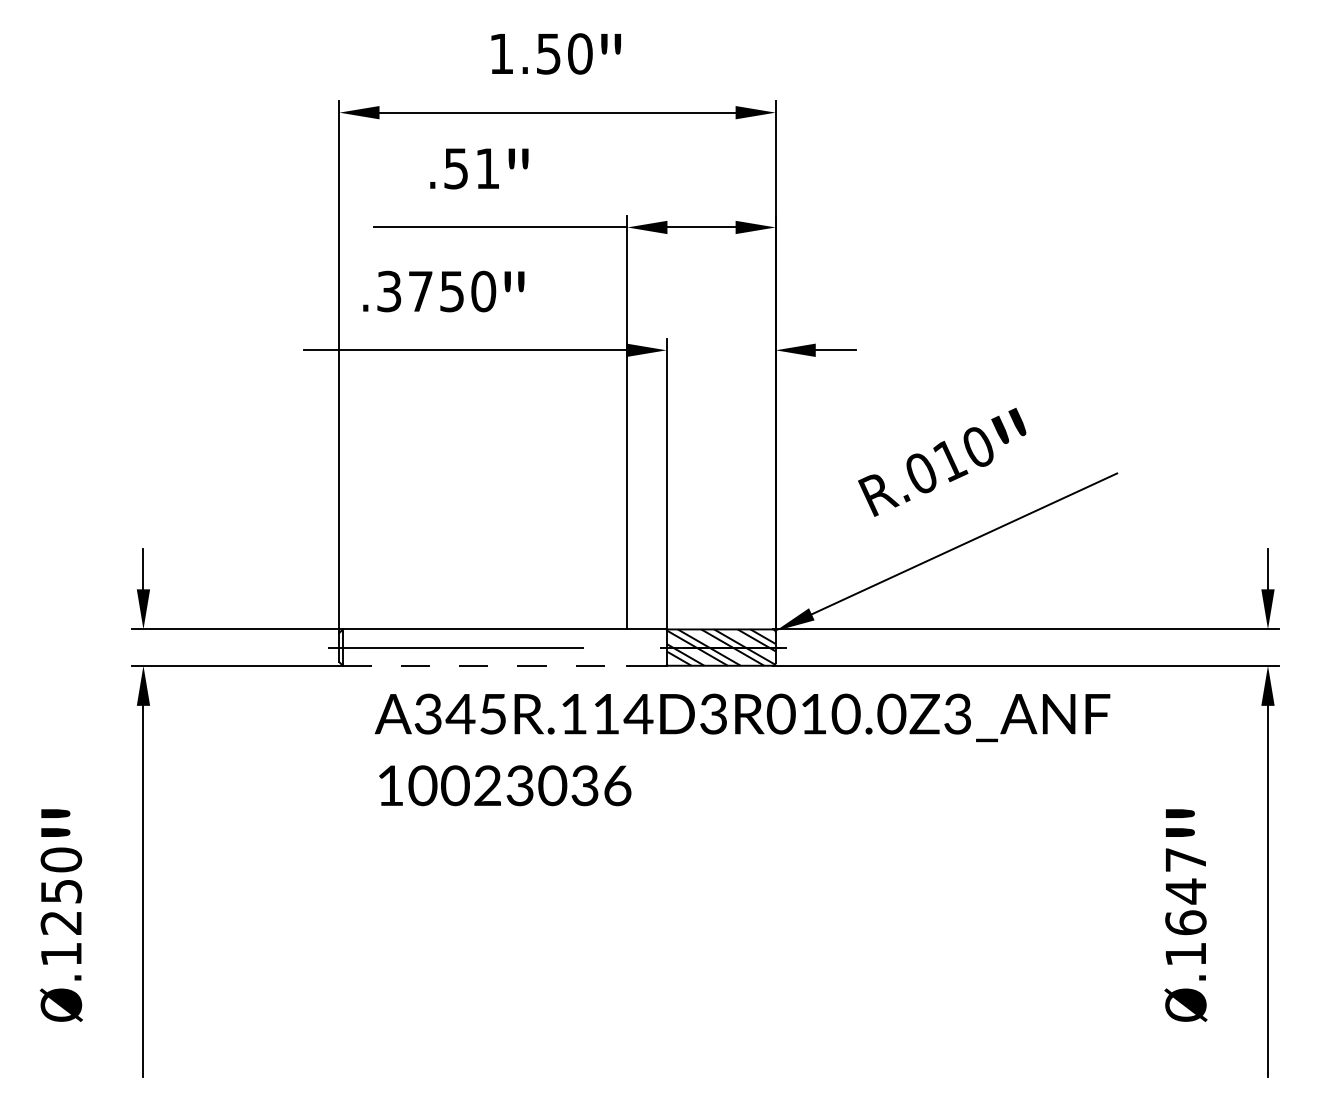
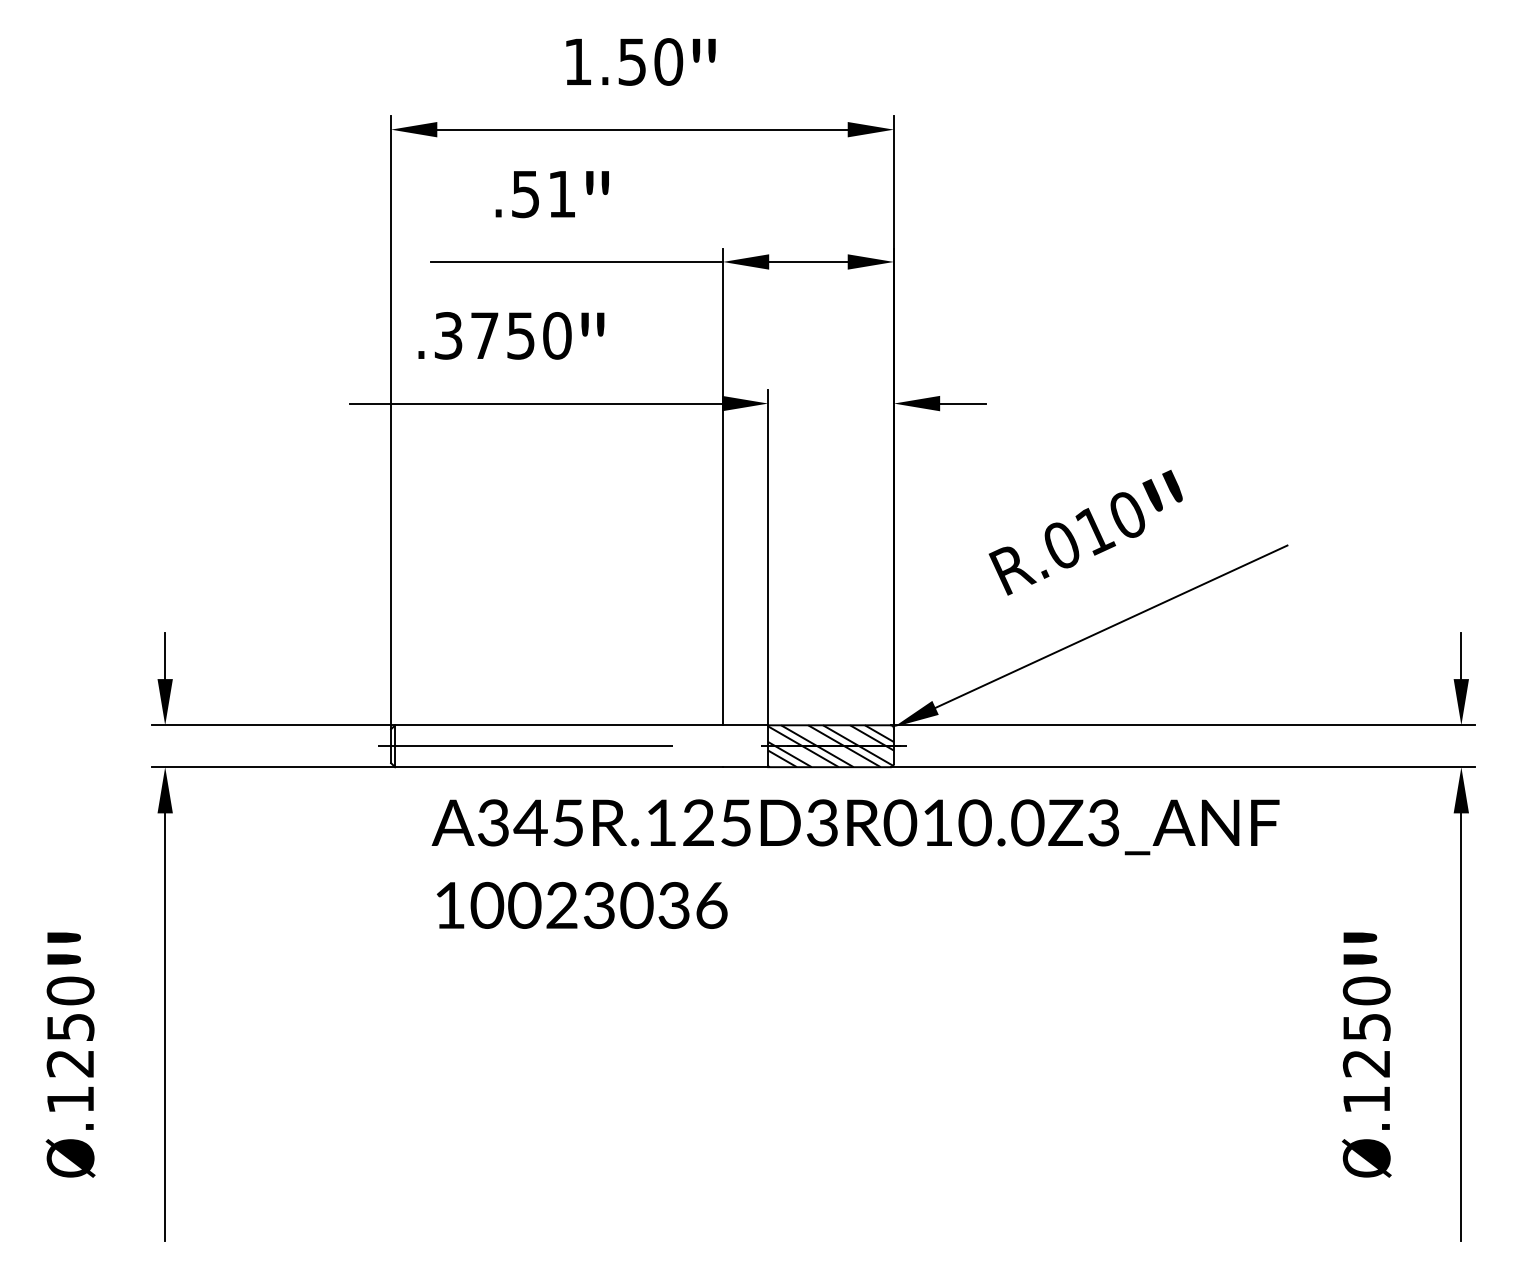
line: (485, 665) -> (559, 766), dashed -> solid
text: (622, 713) -> (717, 822), A345R.114D3R010.0Z3_ANF -> A345R.125D3R010.0Z3_ANF
text: (1185, 891) -> (1366, 1027), Ø.1647 -> Ø.1250

